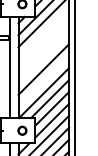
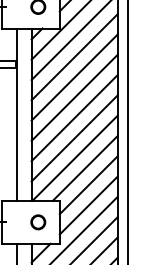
line: (43, 33) -> (74, 56), added
line: (43, 45) -> (74, 77), added
line: (43, 57) -> (74, 97), added
line: (43, 81) -> (74, 138), added

